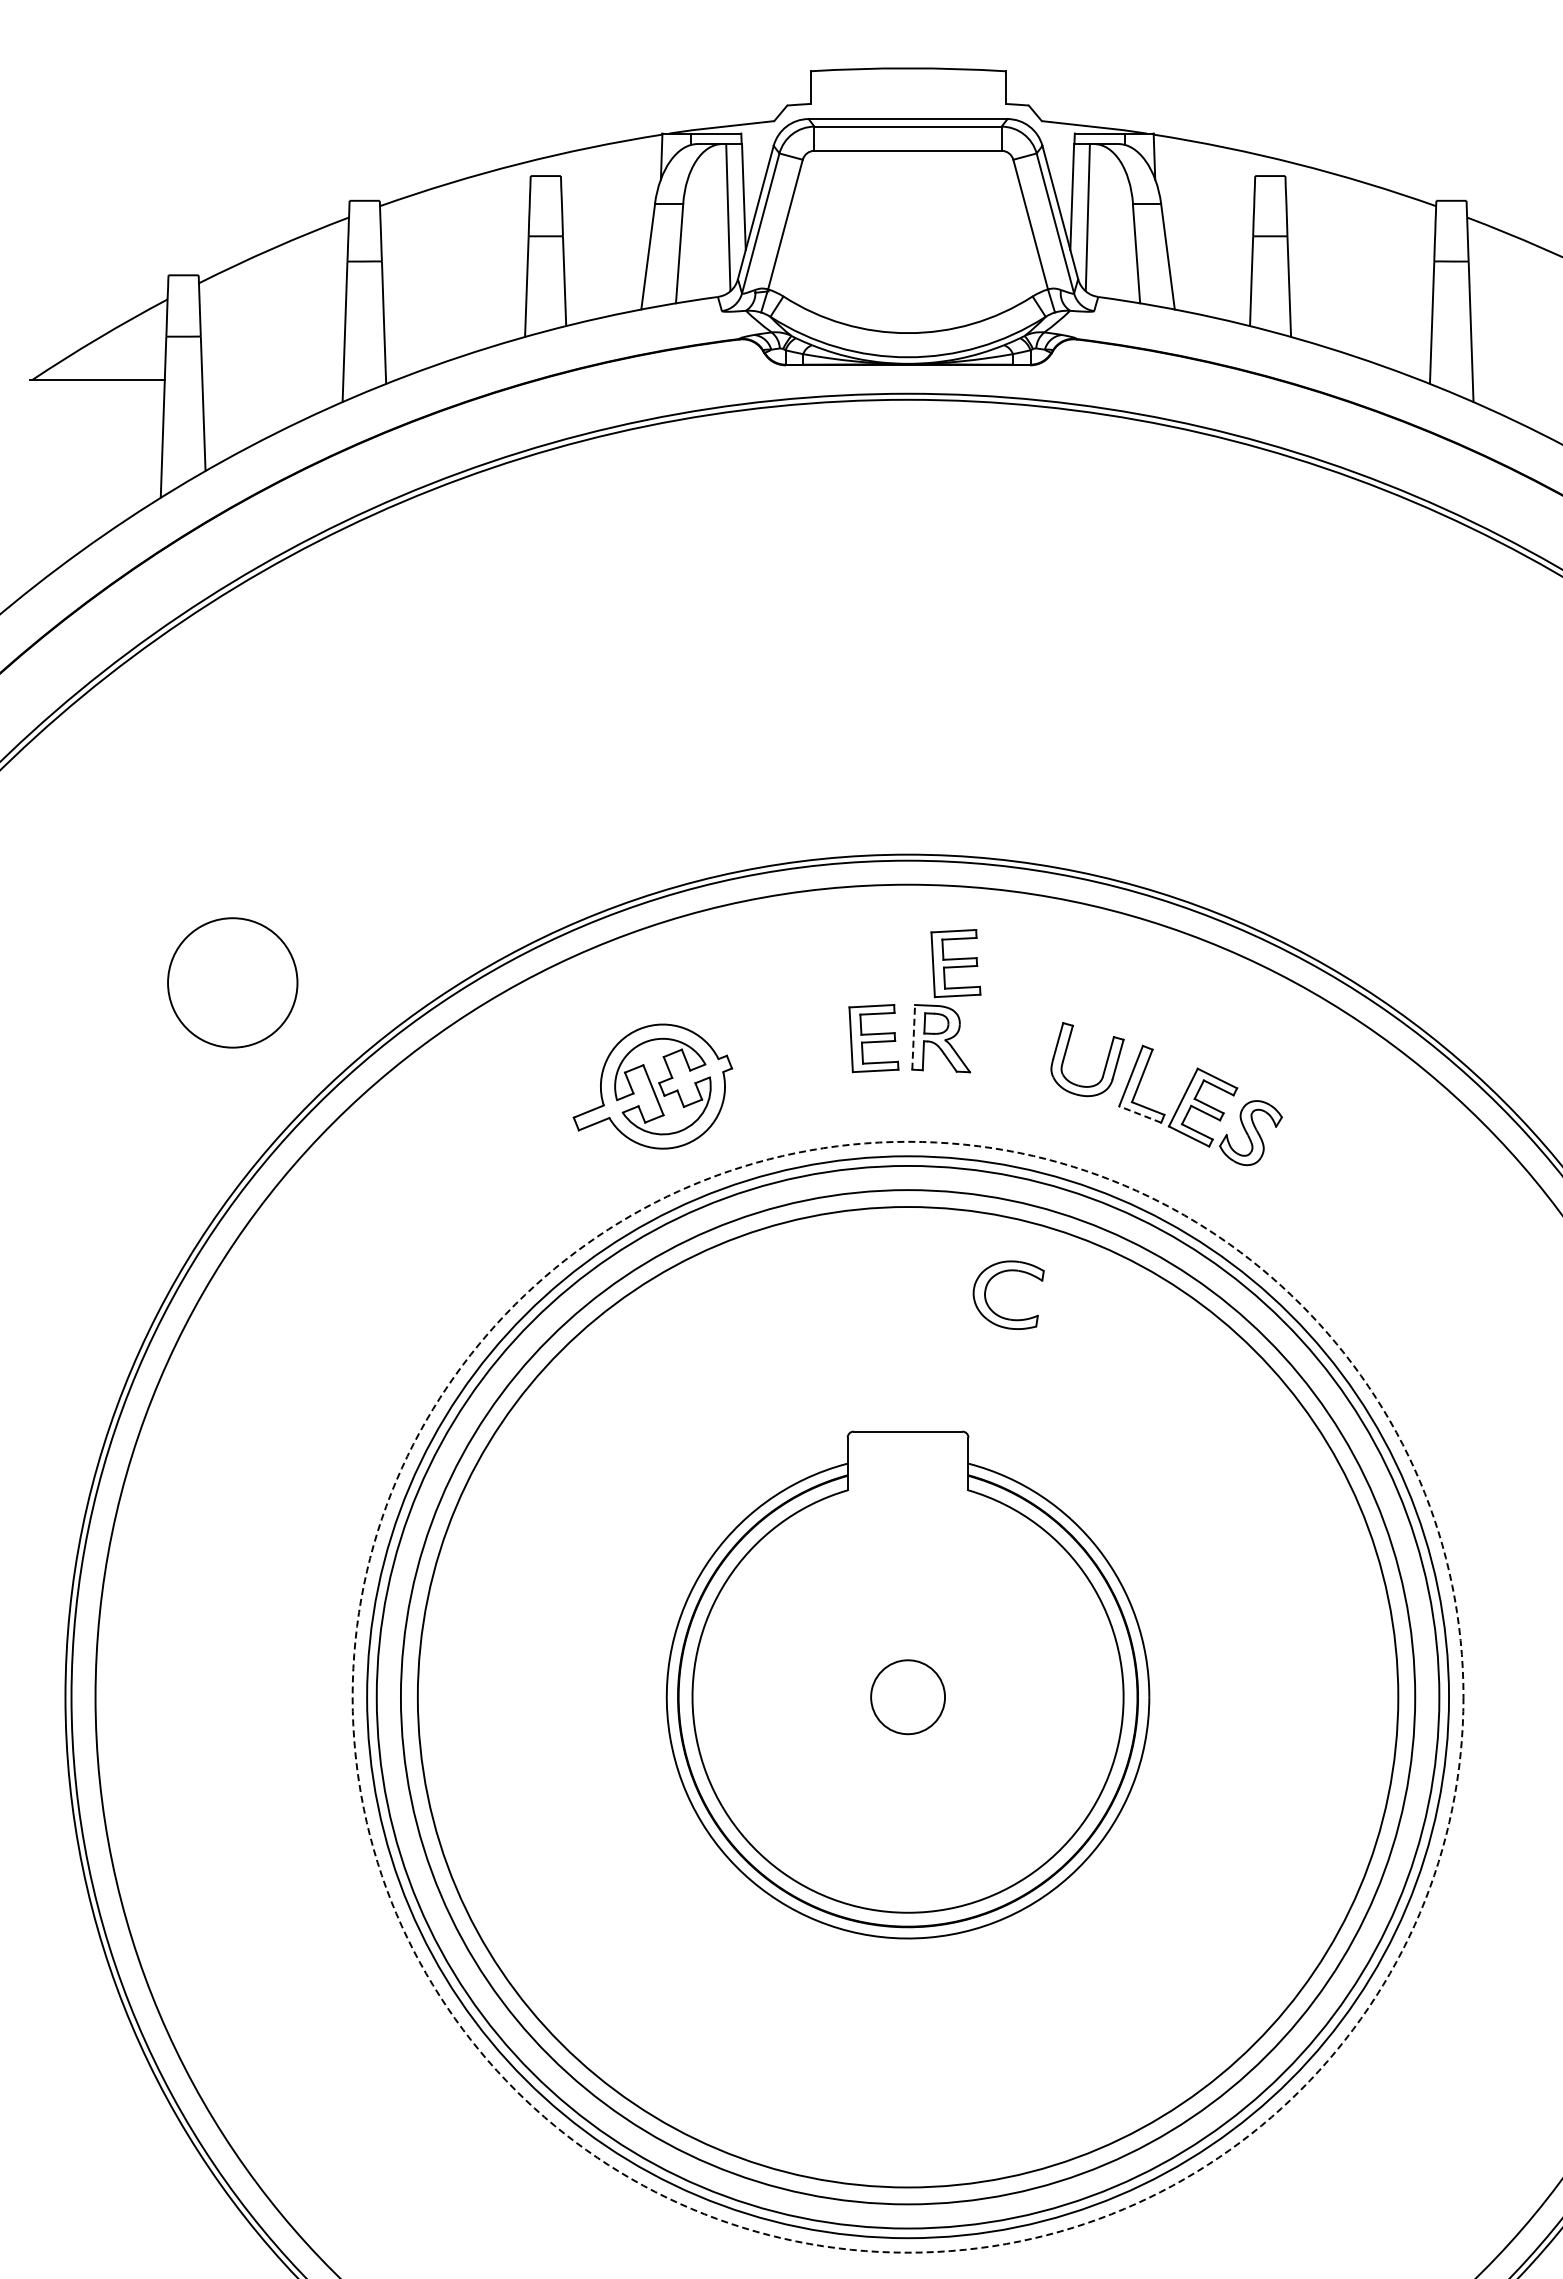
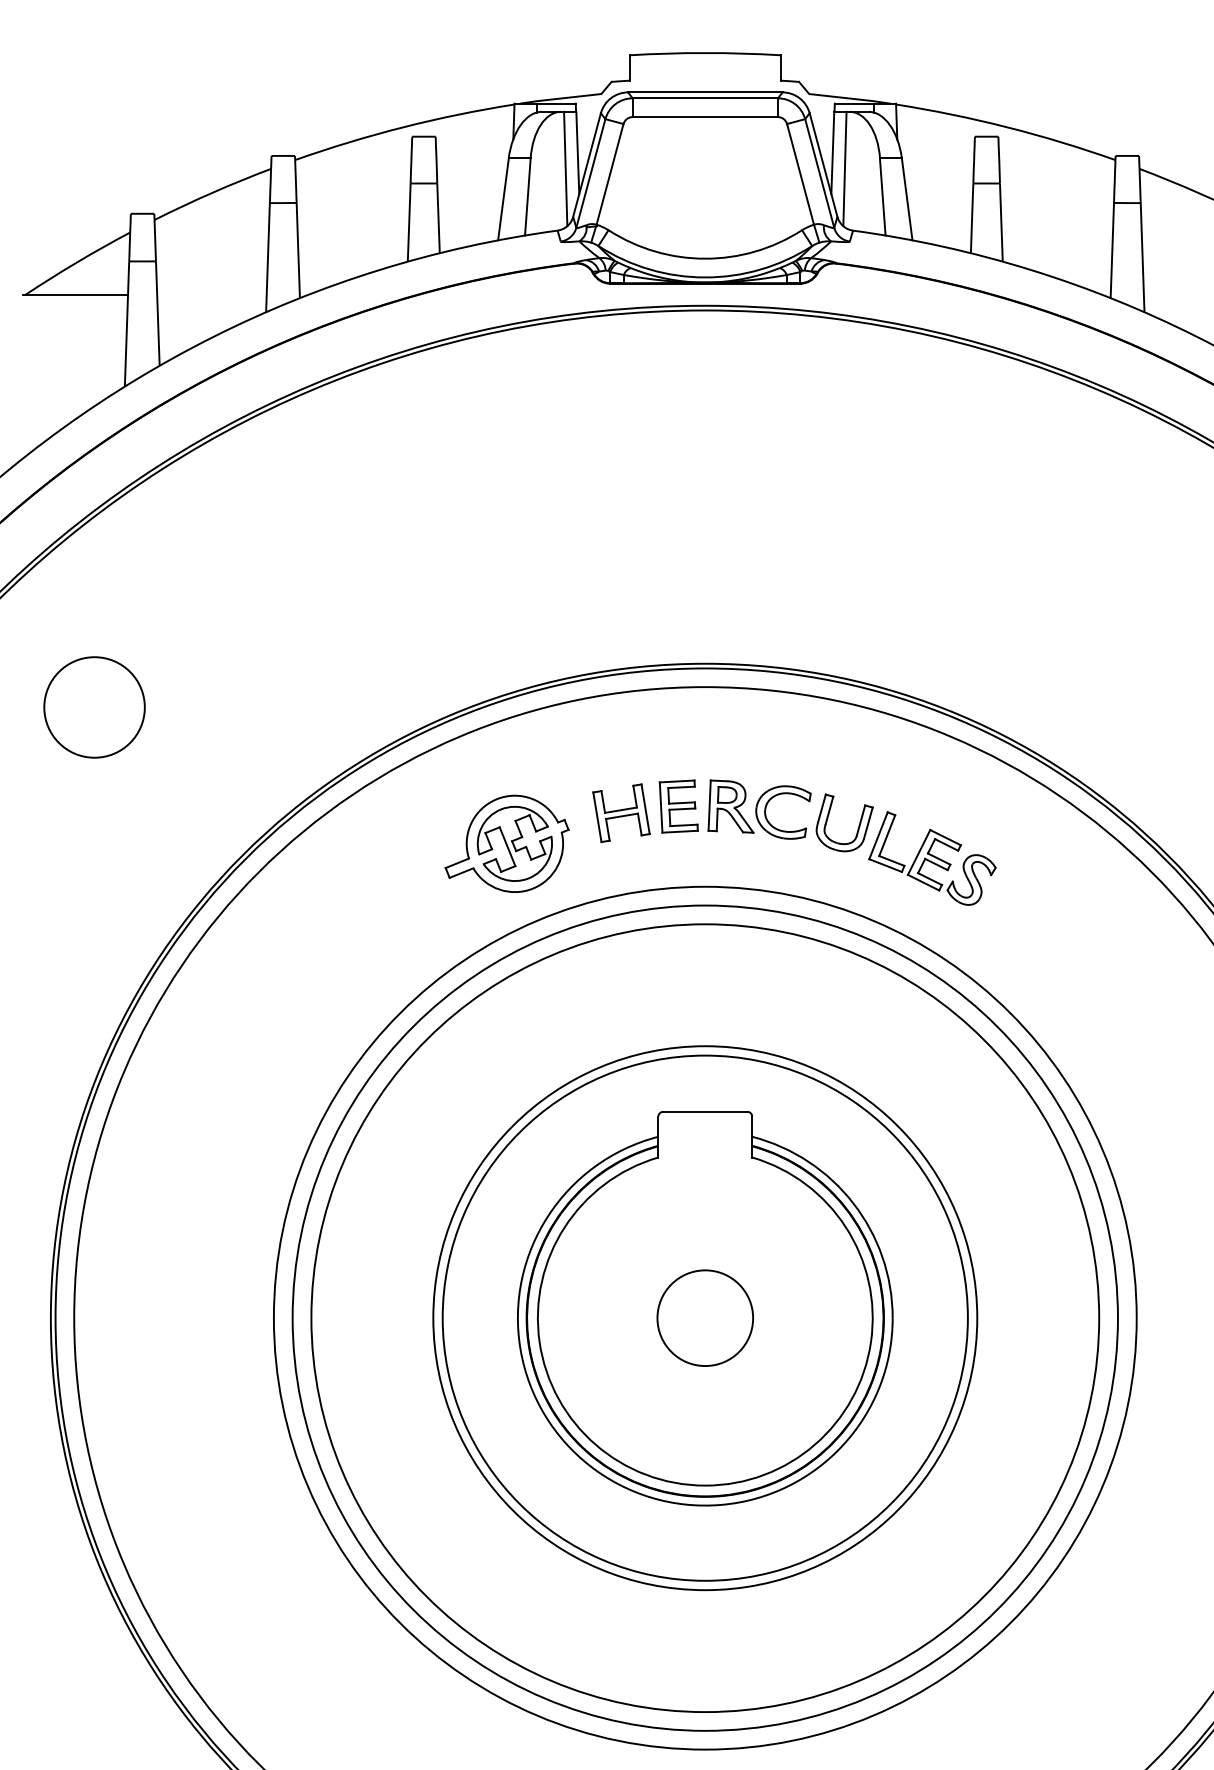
part: (955, 963) -> (742, 748), removed
circle: (232, 982) -> (94, 707), moved
line: (913, 1036) -> (709, 804), dashed -> solid
part: (799, 1047) -> (620, 813), added
line: (1140, 1114) -> (885, 865), dashed -> solid
part: (992, 1309) -> (770, 823), moved
circle: (907, 1696) -> (704, 1317), dashed -> solid
circle: (907, 1696) -> (704, 1317), size x1.67
circle: (907, 1697) -> (704, 1318), size x0.62
circle: (907, 1697) -> (704, 1318), size x0.71

